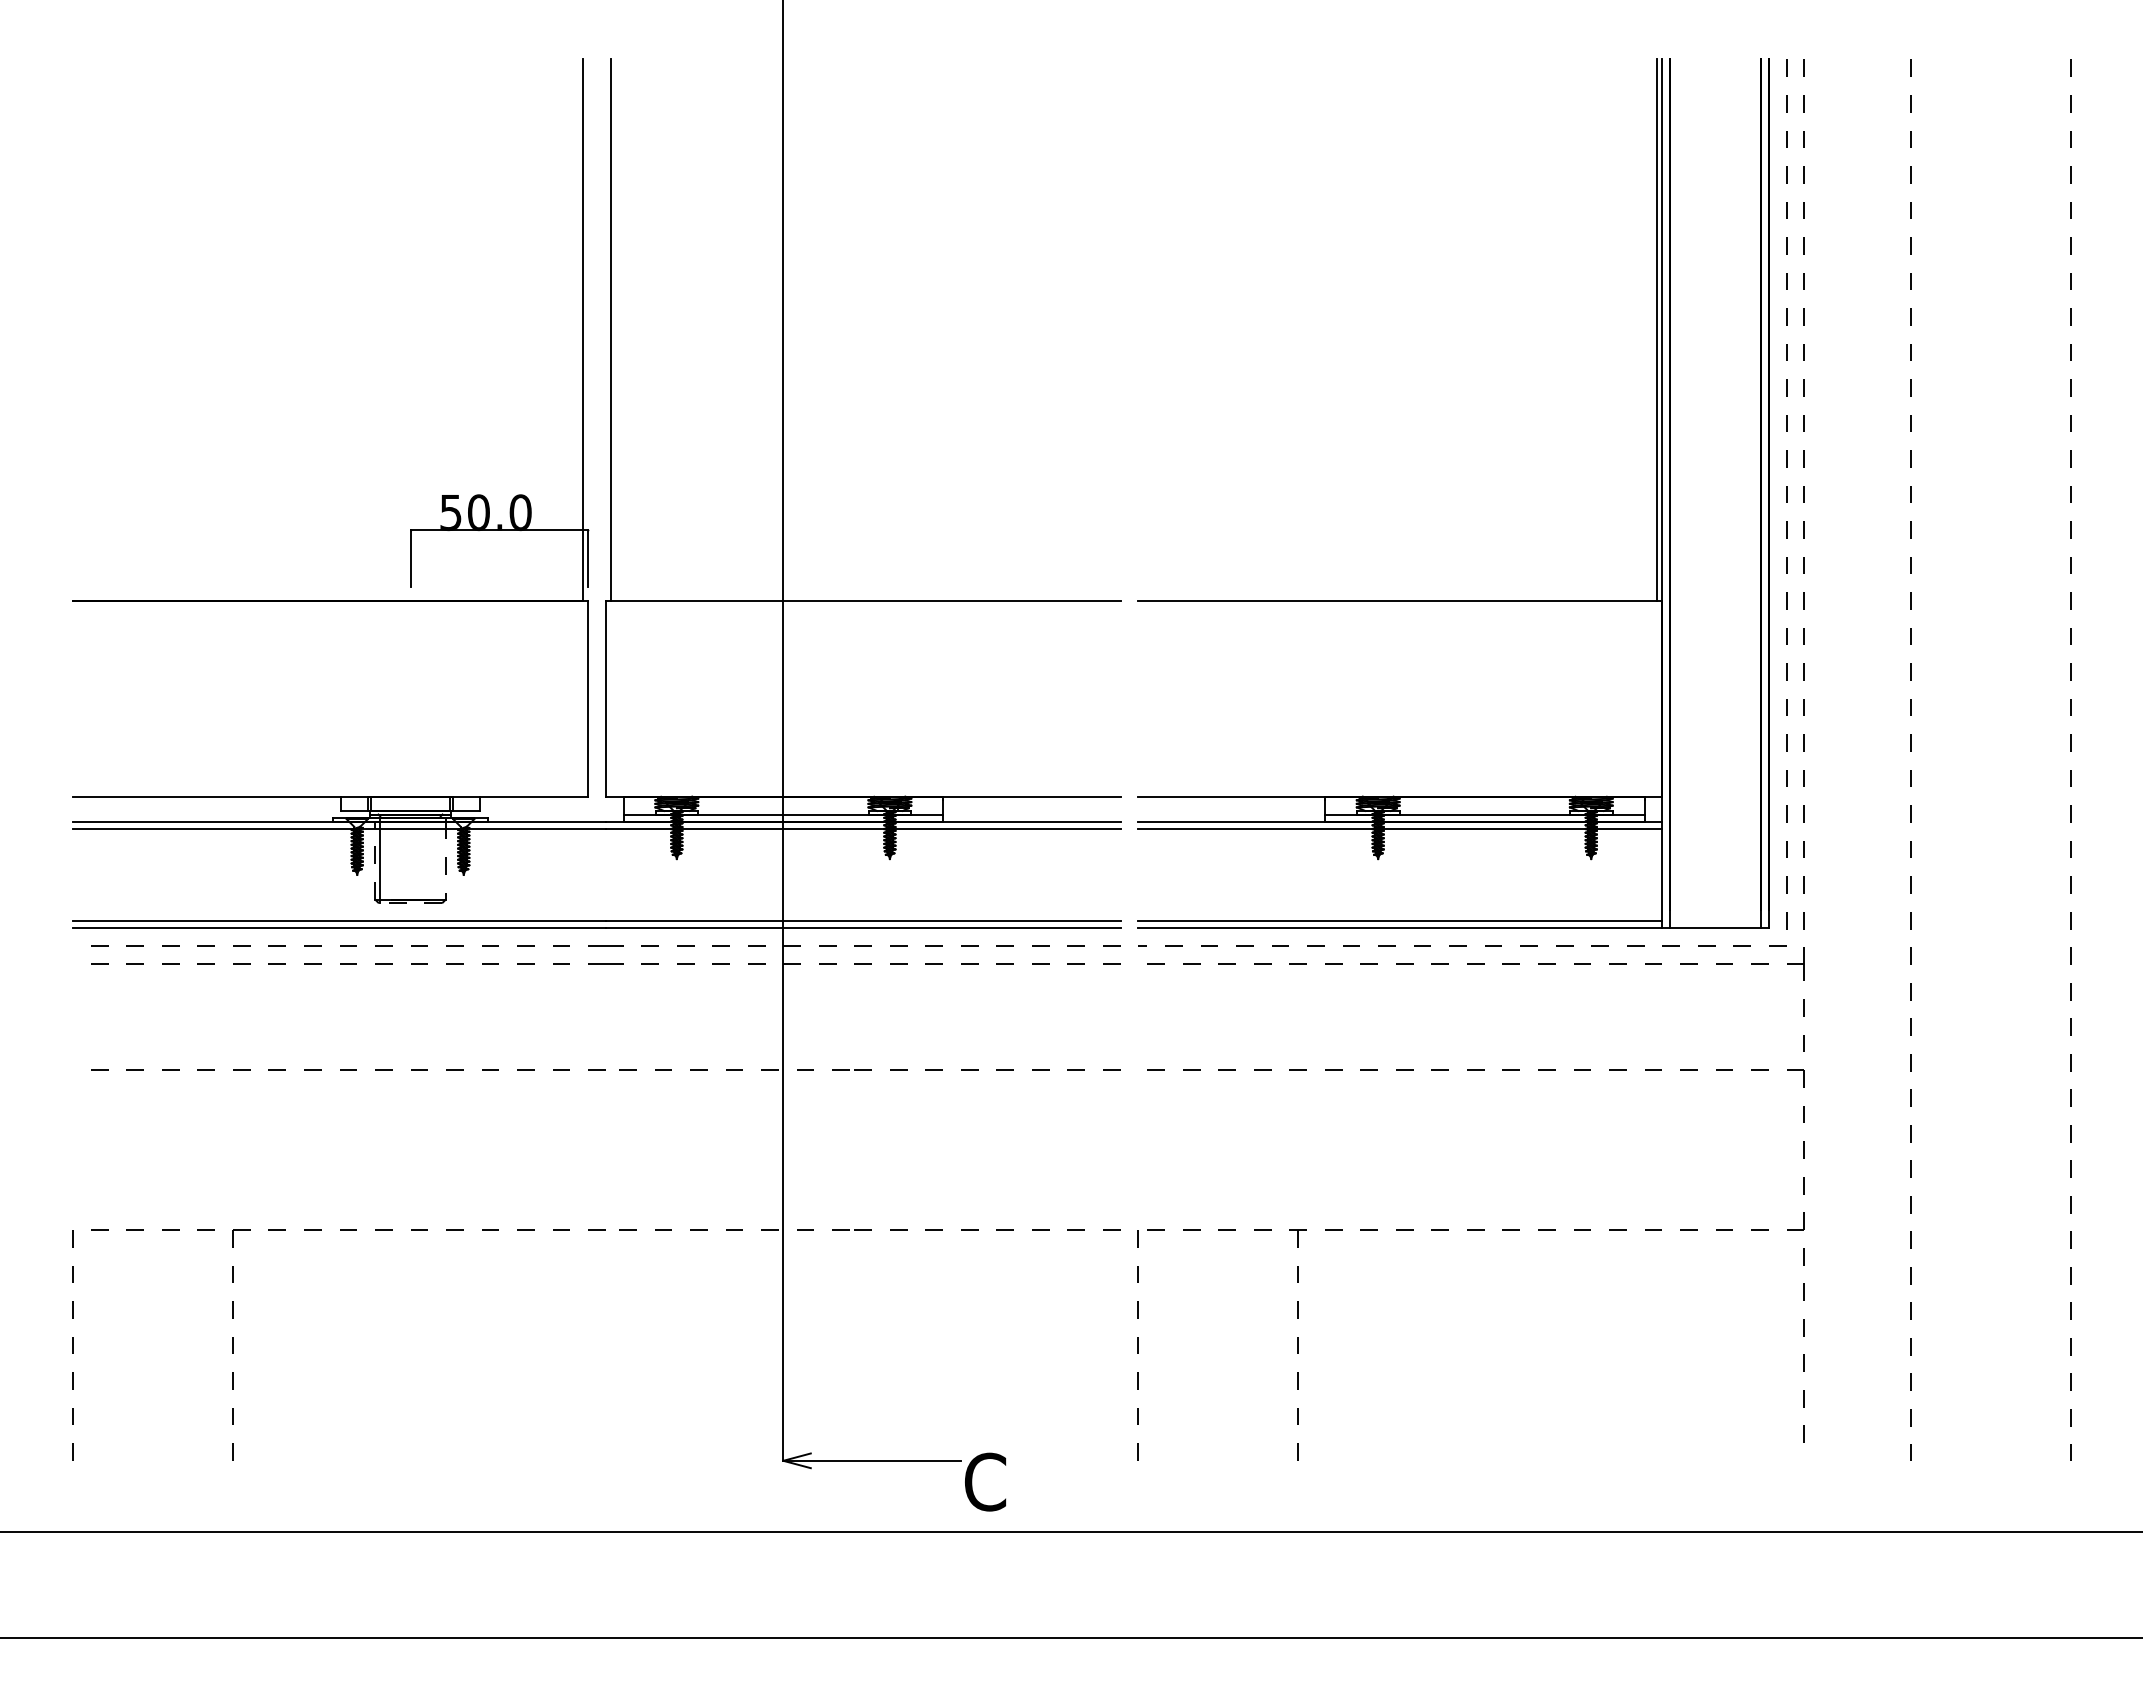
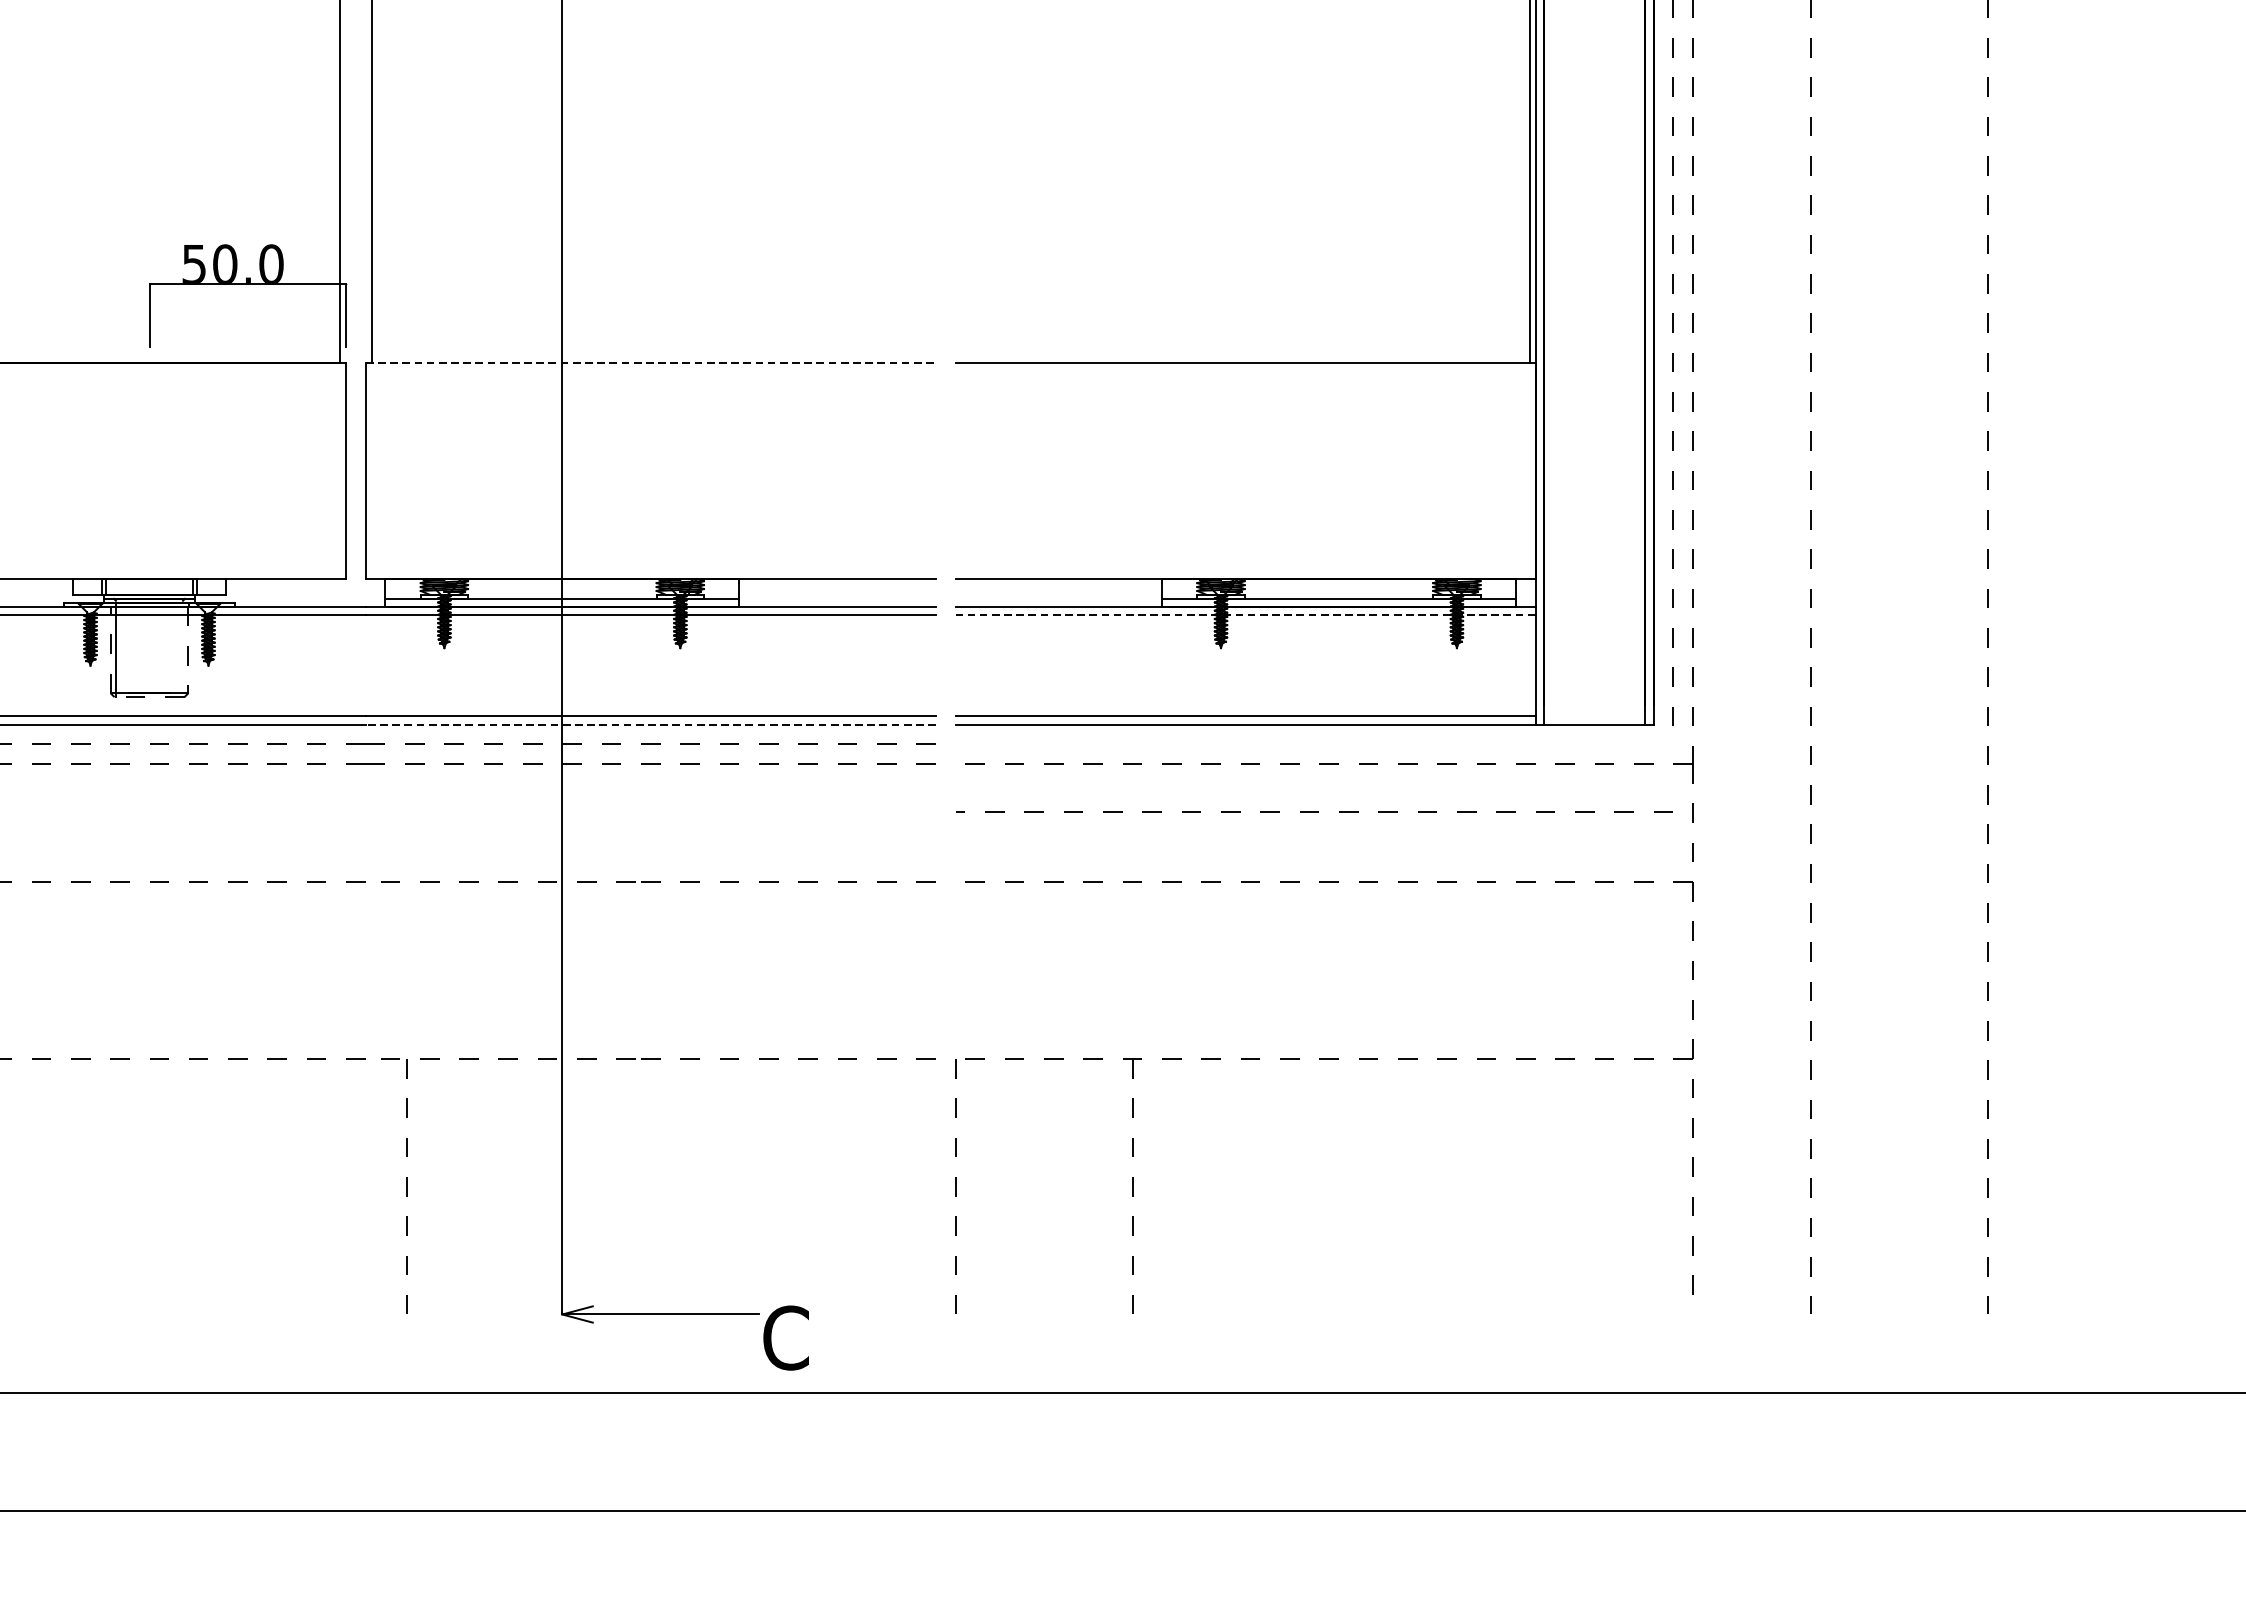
line: (863, 601) -> (651, 362), solid -> dashed
line: (1400, 829) -> (1245, 615), solid -> dashed
line: (862, 928) -> (649, 725), solid -> dashed
line: (1462, 945) -> (1314, 811), moved
line: (642, 1345) -> (406, 1186), added

